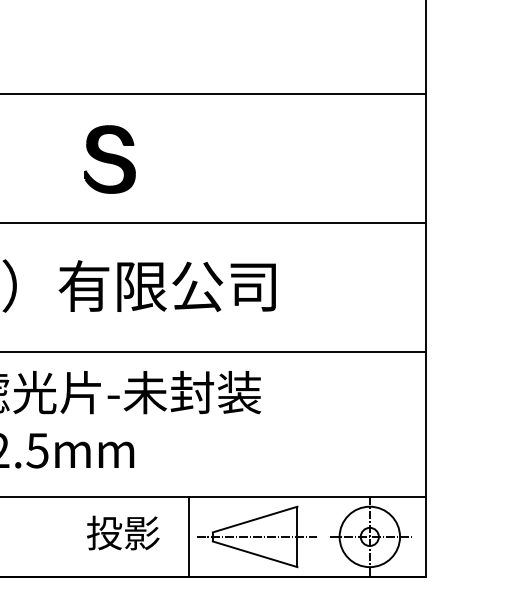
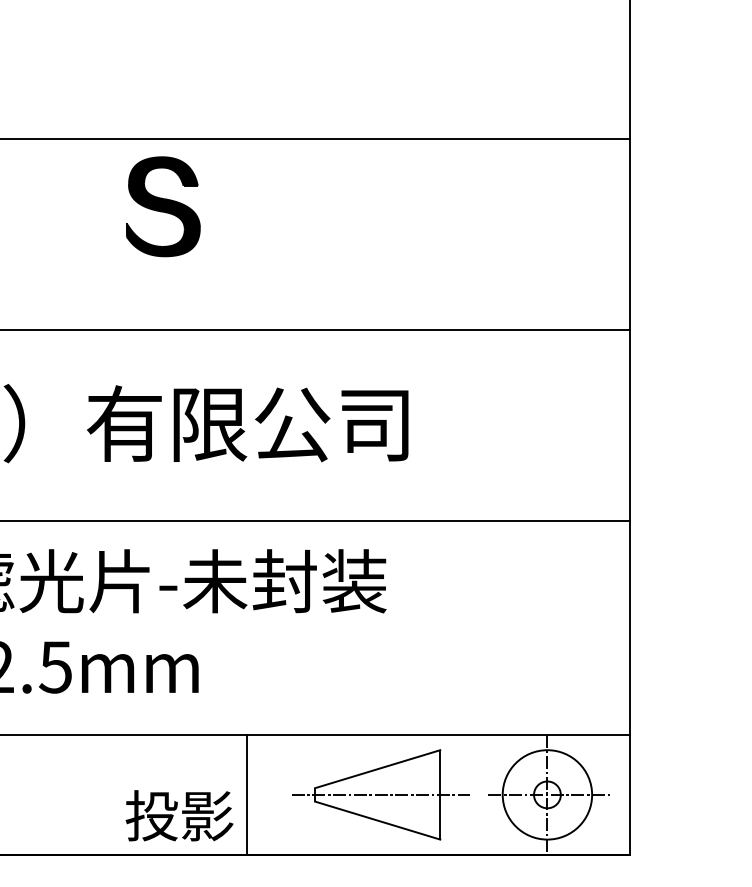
part: (109, 159) -> (162, 206), moved
text: (123, 532) -> (179, 814), moved
line: (188, 536) -> (246, 794), moved

